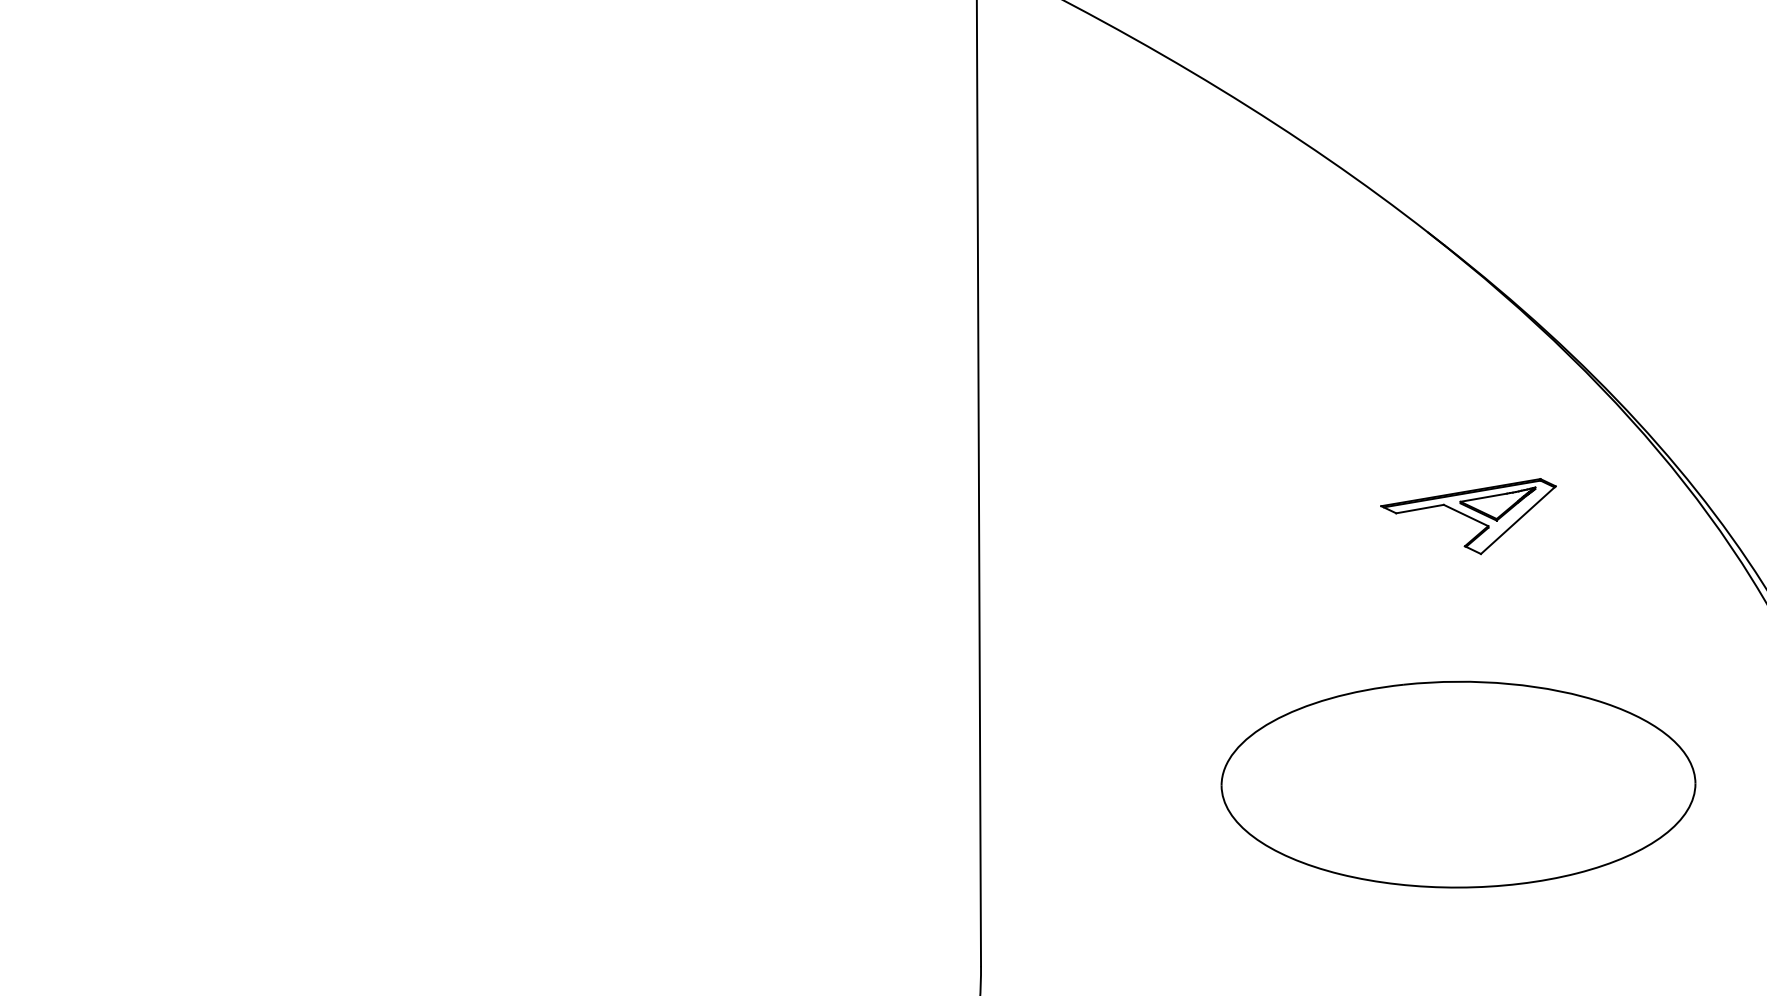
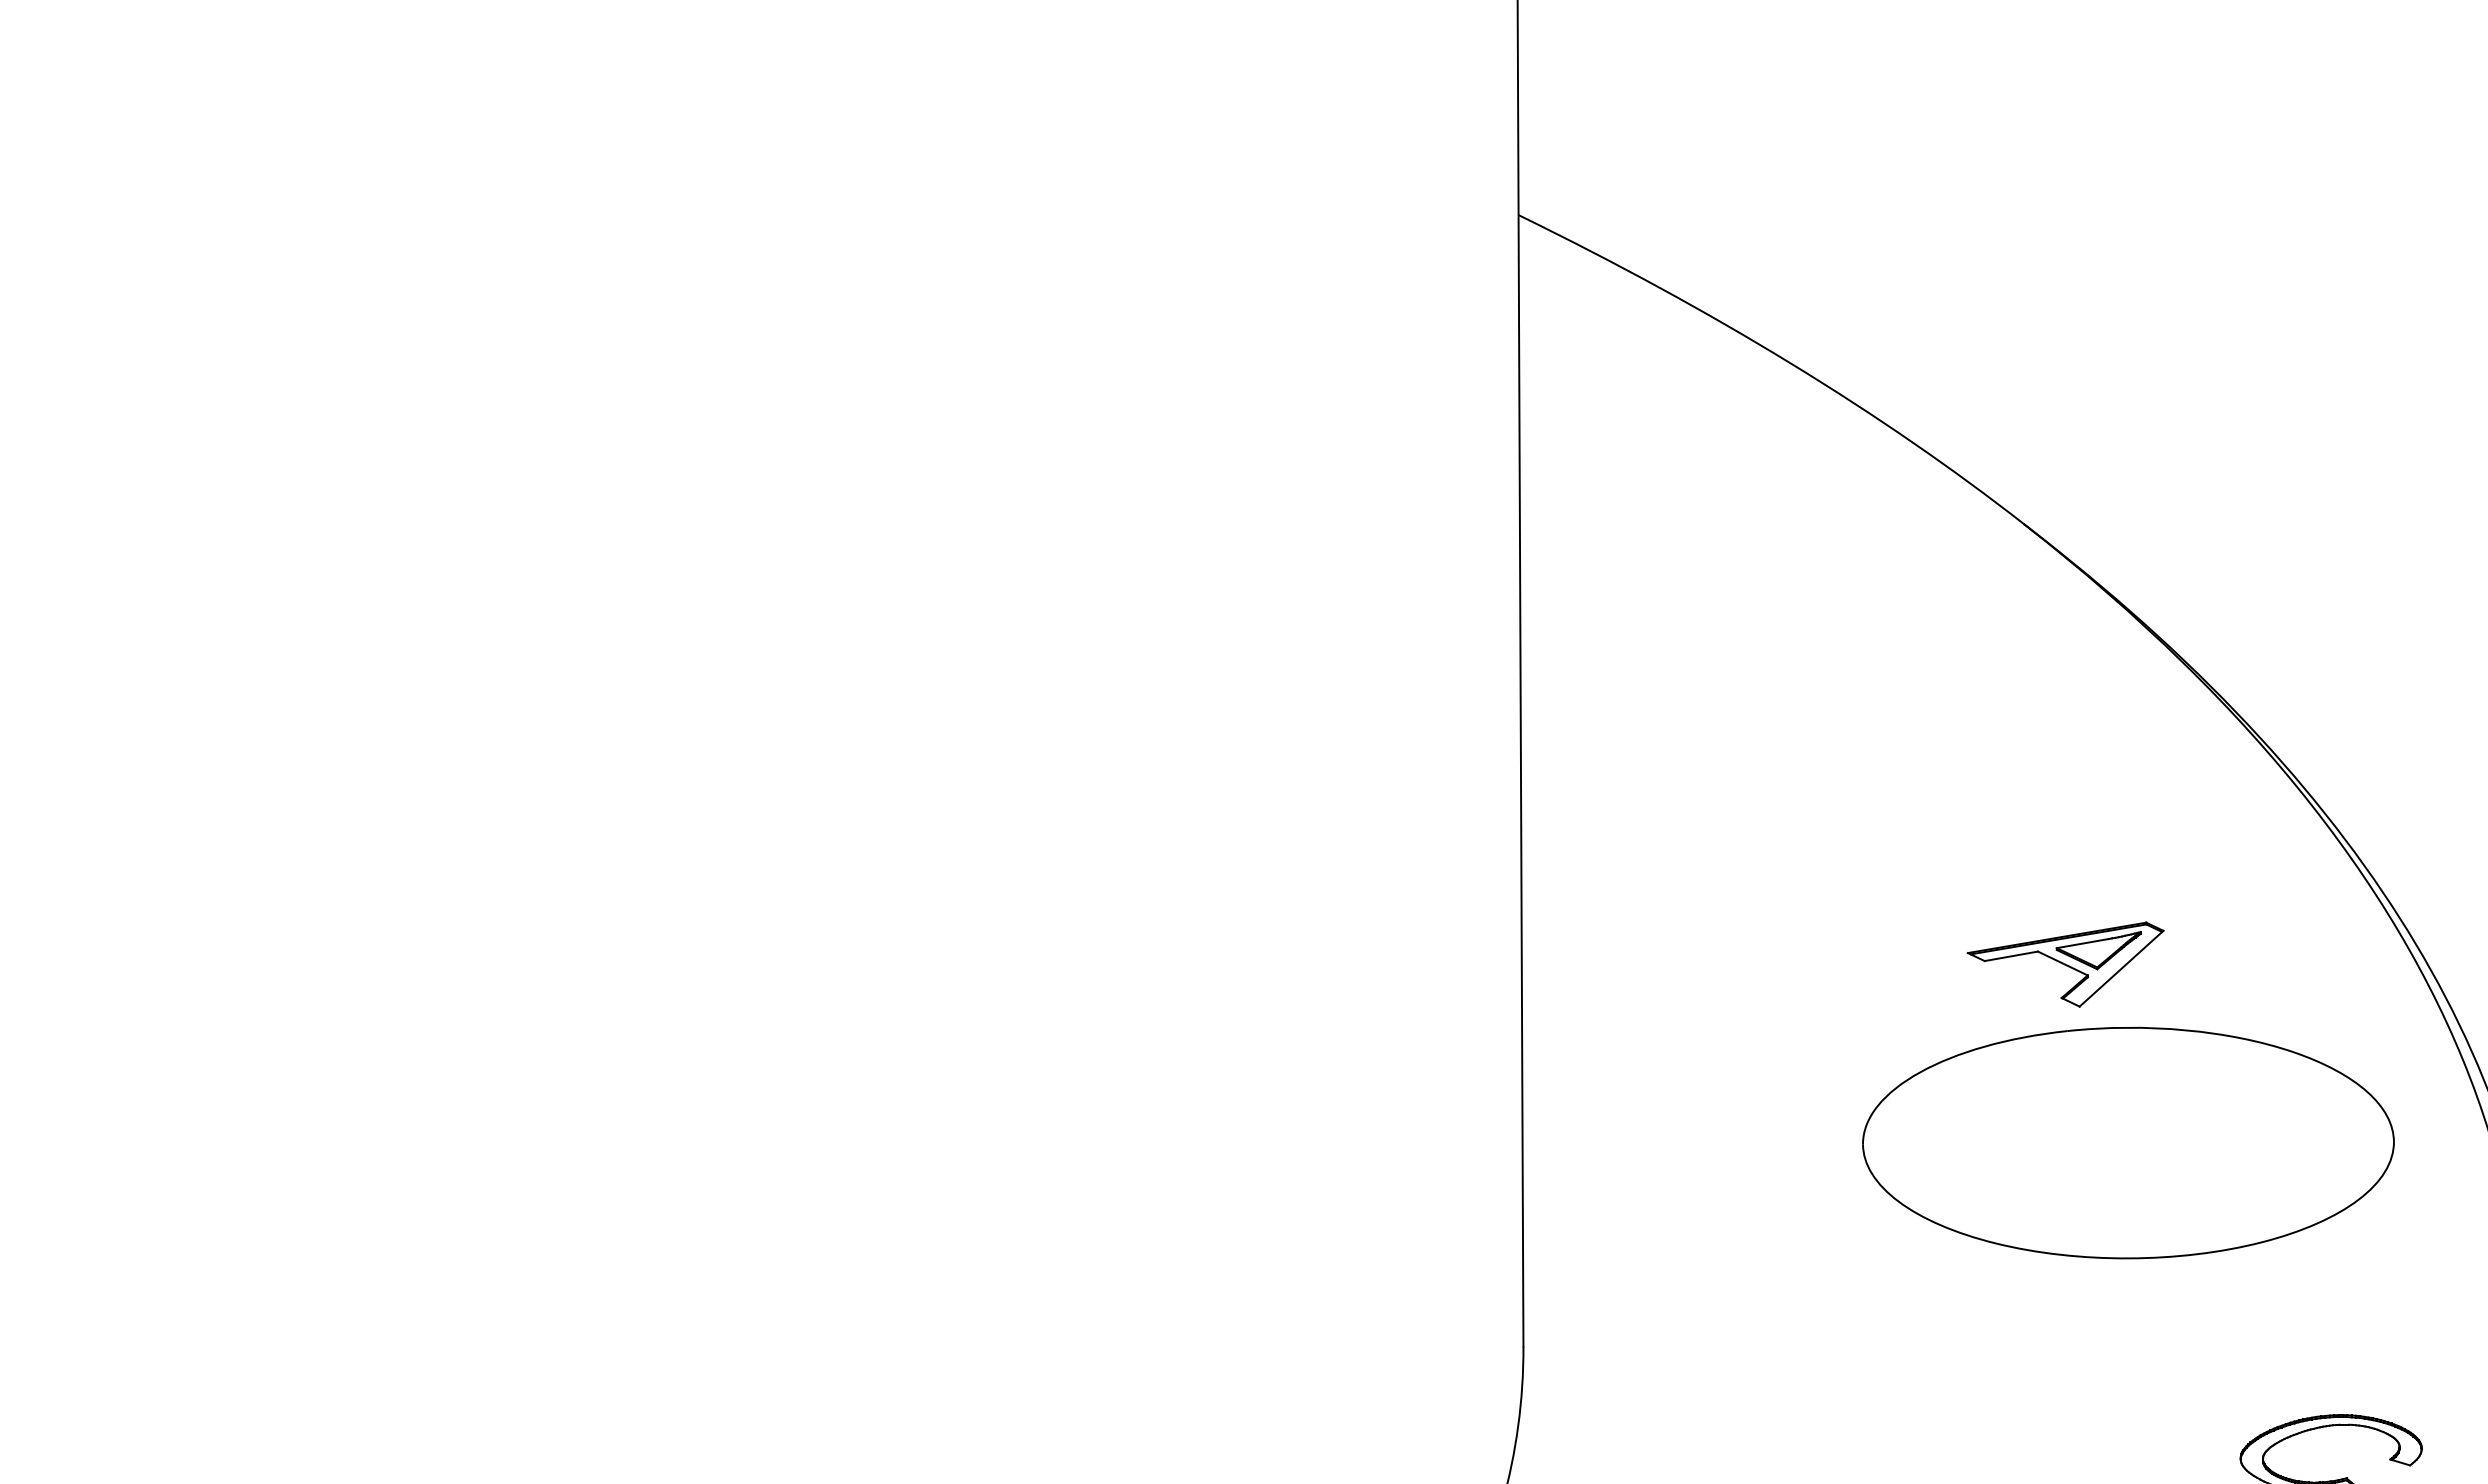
part: (1468, 516) -> (2065, 964), moved
part: (1458, 784) -> (2128, 1142), moved

